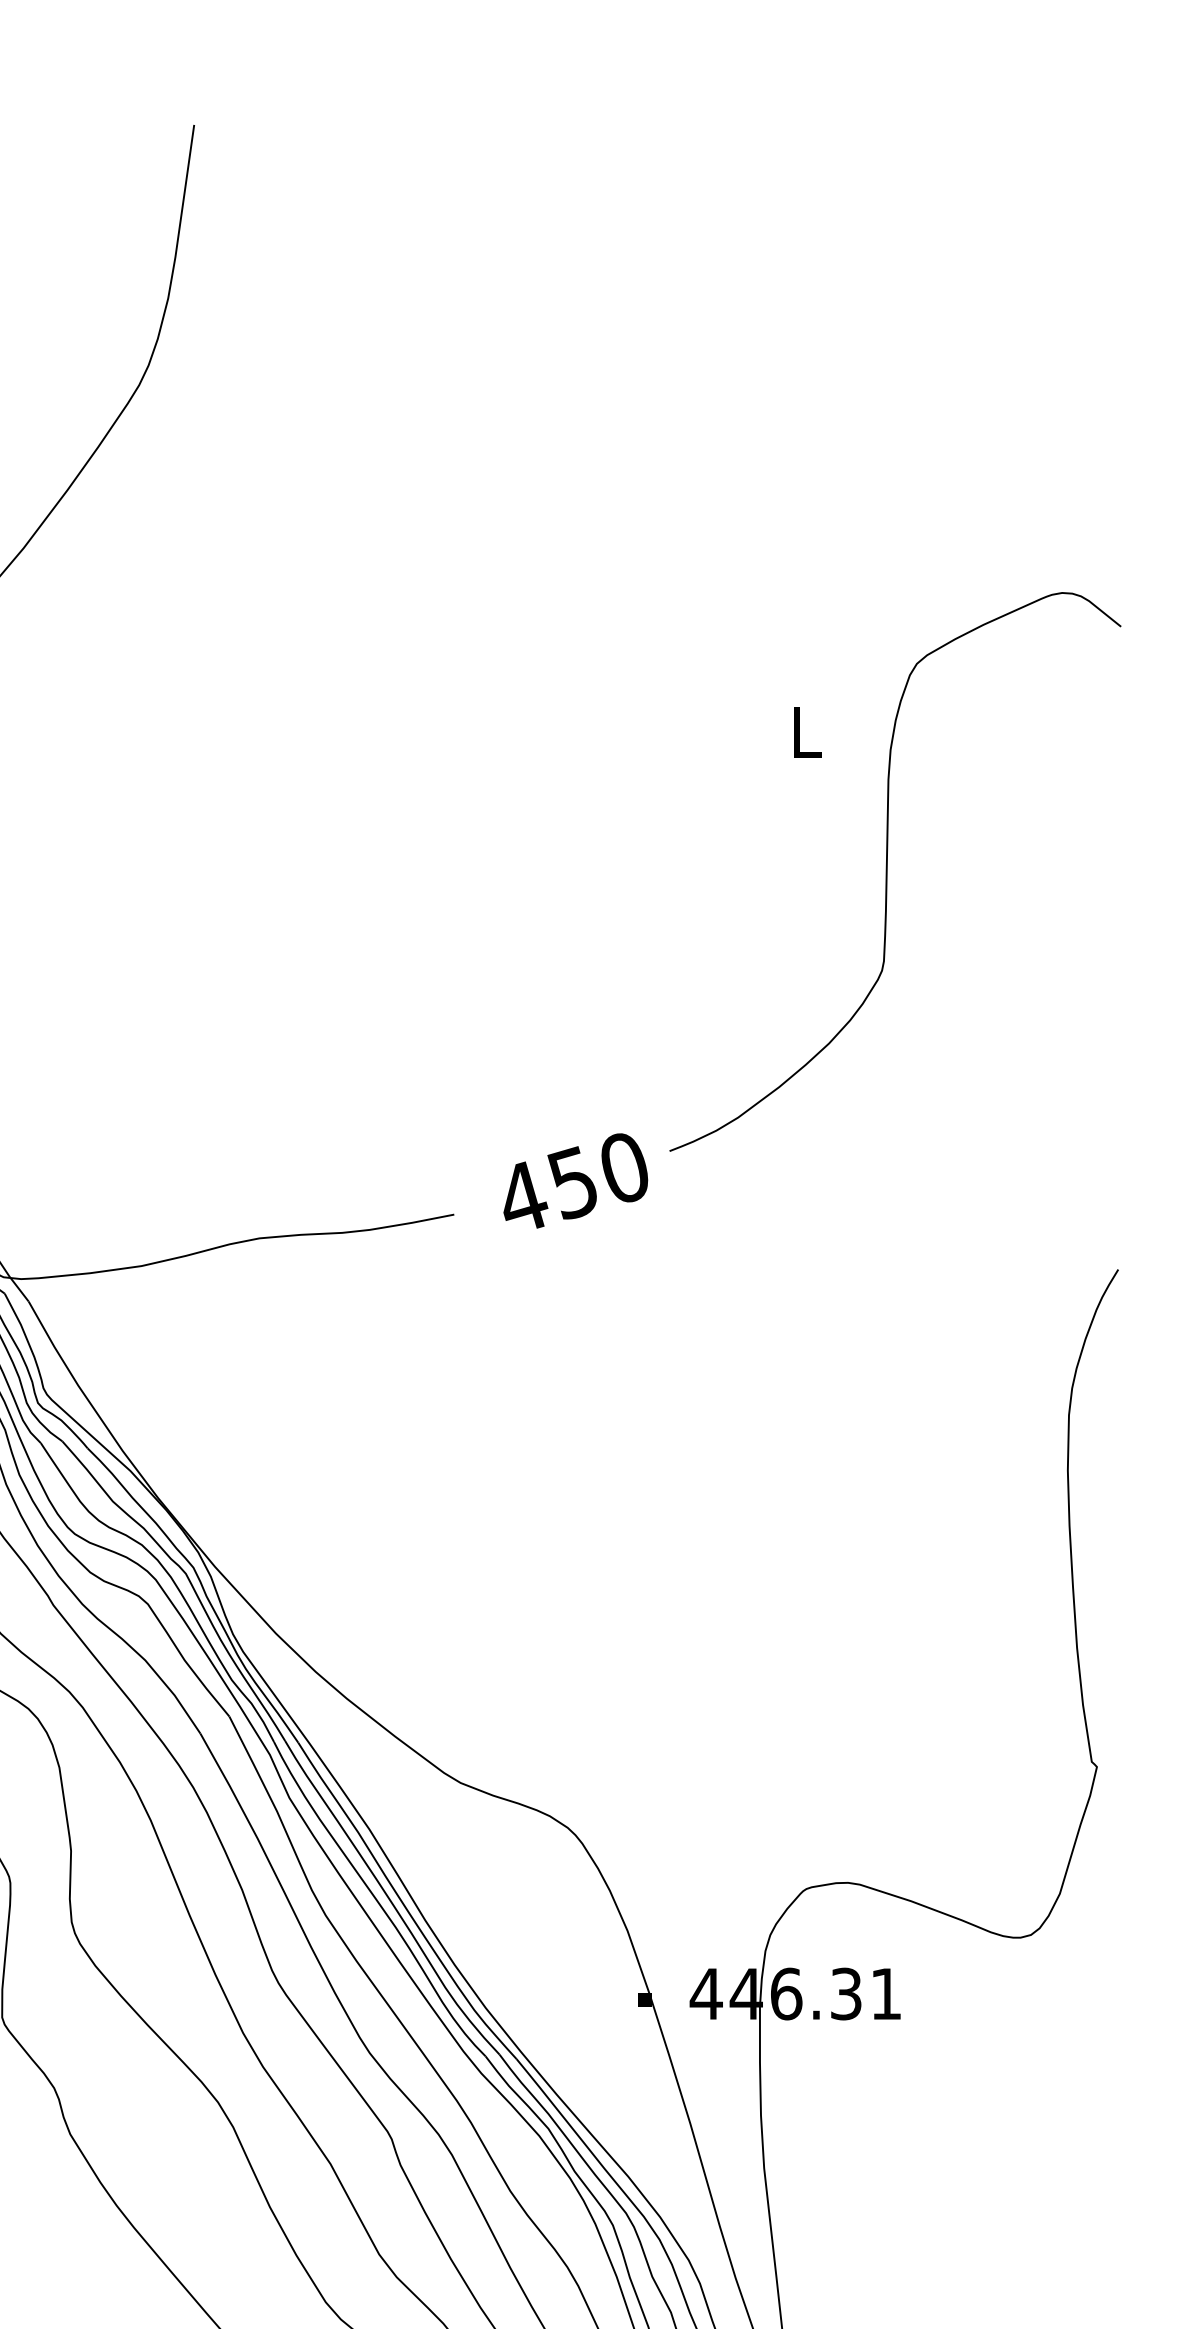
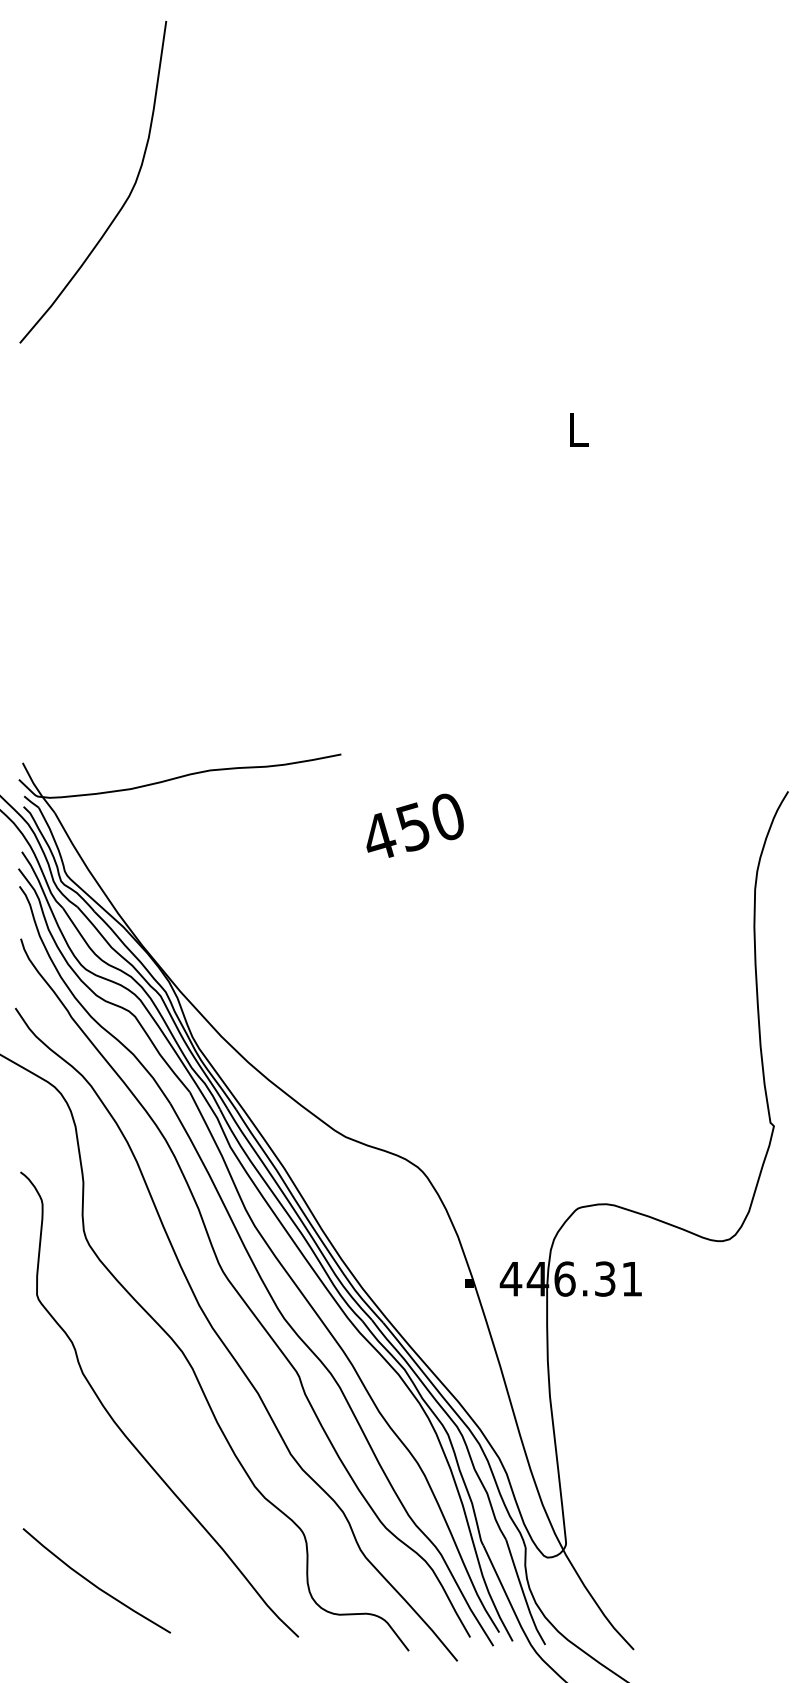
curve: (888, 871) -> (633, 523), removed
text: (574, 1180) -> (414, 825), moved

